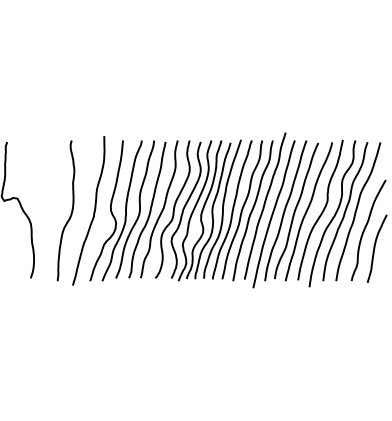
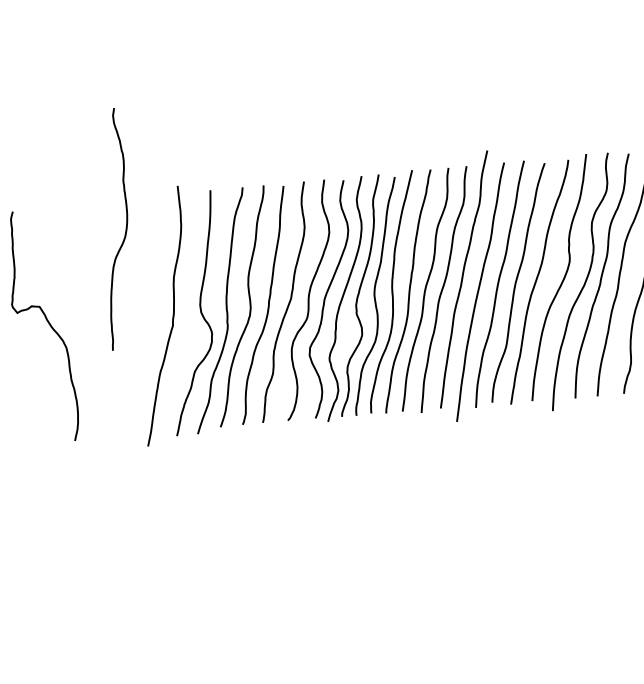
curve: (70, 213) -> (123, 233), moved

